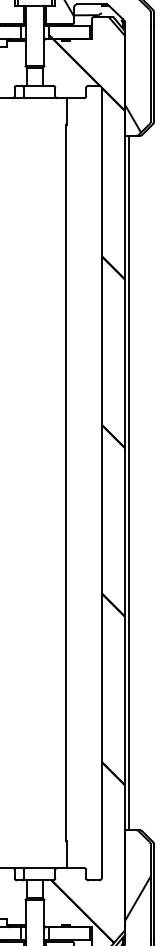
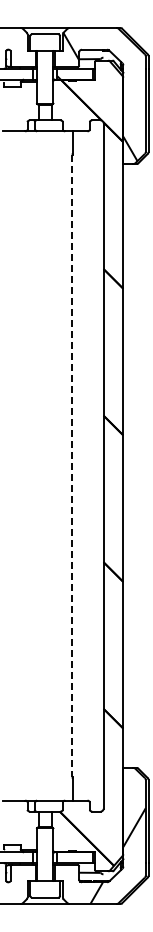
line: (128, 482) -> (126, 465), removed
line: (66, 483) -> (72, 466), solid -> dashed

